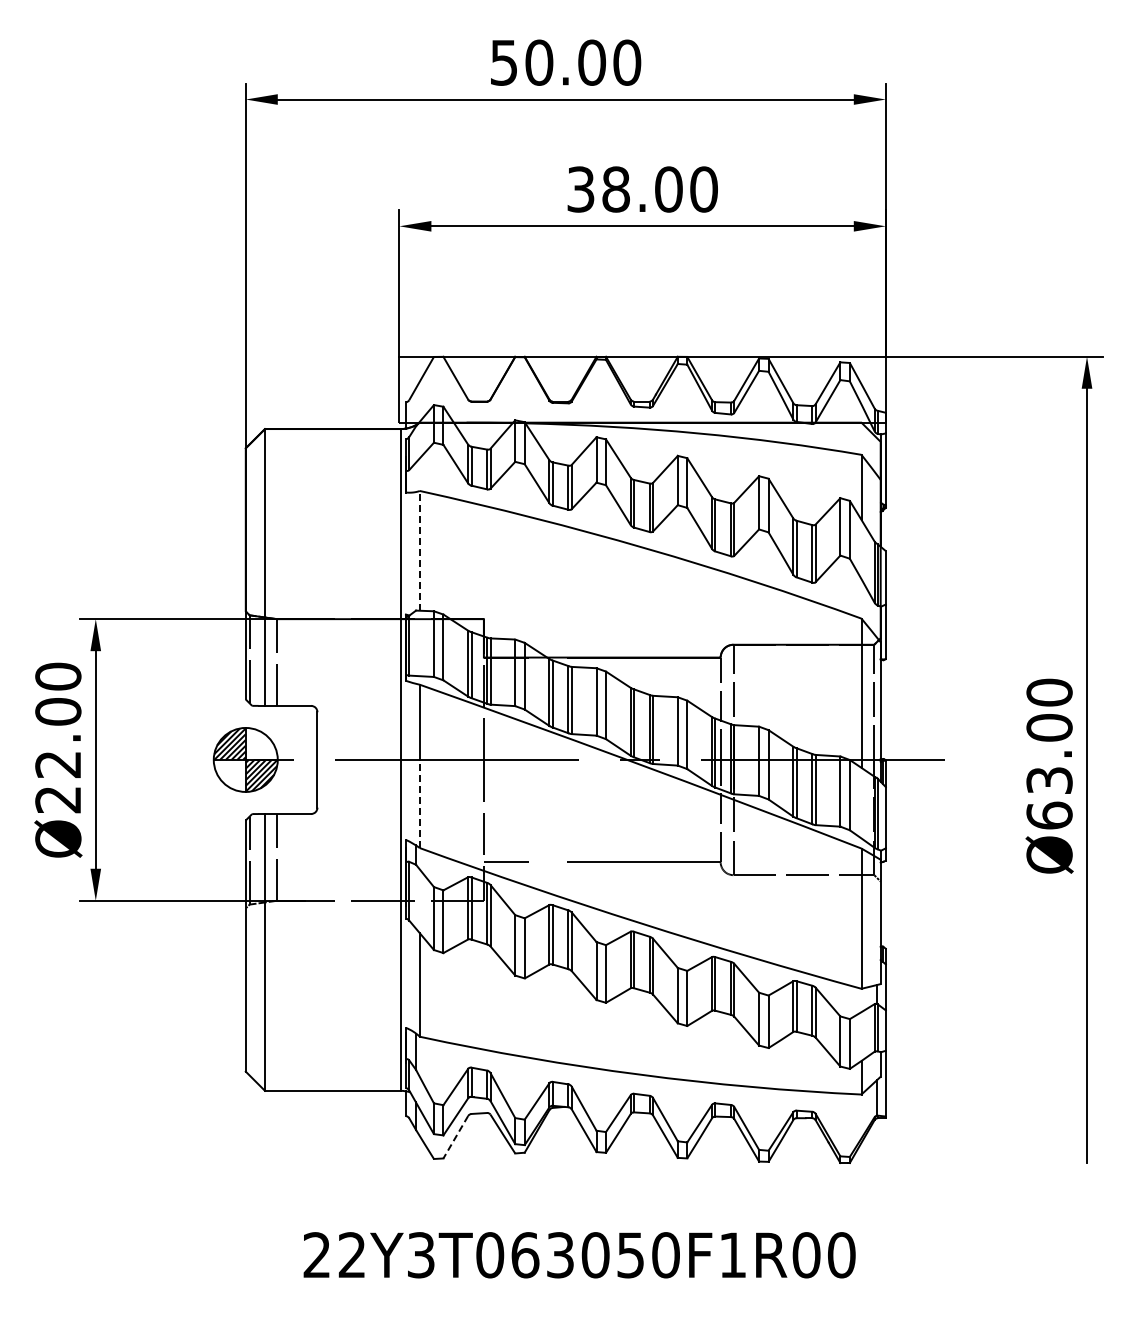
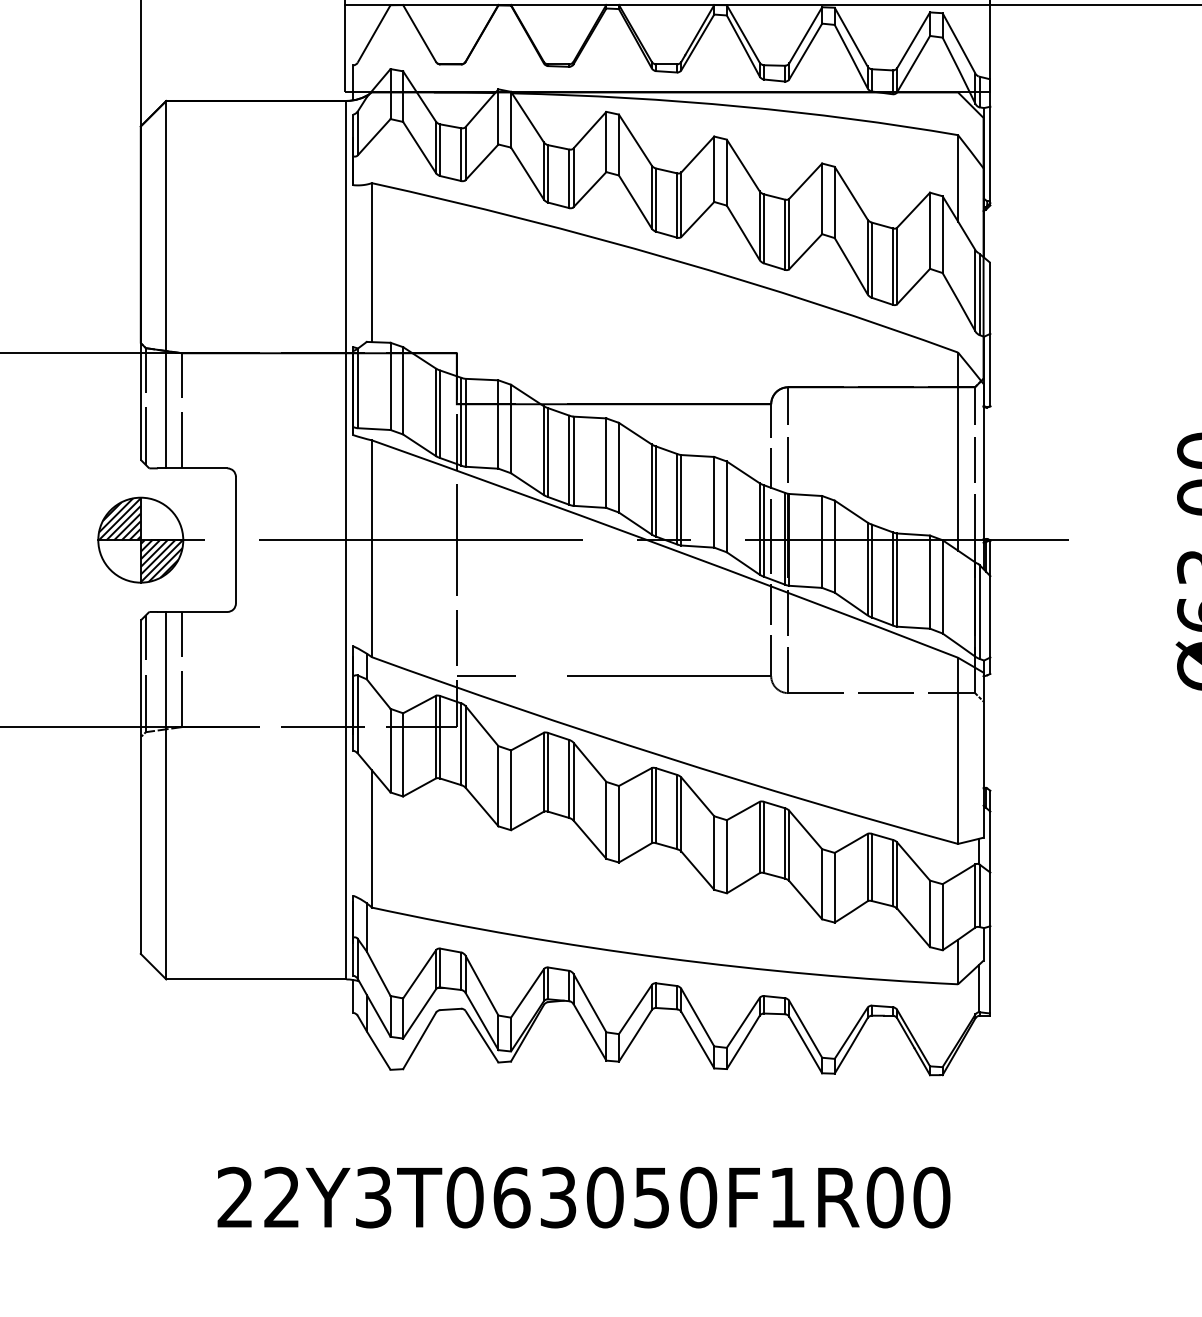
line: (419, 550) -> (371, 262), dashed -> solid
line: (419, 803) -> (371, 597), dashed -> solid
line: (455, 1137) -> (419, 1041), dashed -> solid

